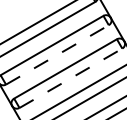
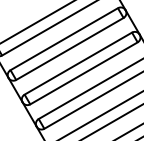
line: (57, 54) -> (69, 48), dashed -> solid
line: (71, 78) -> (84, 73), dashed -> solid

